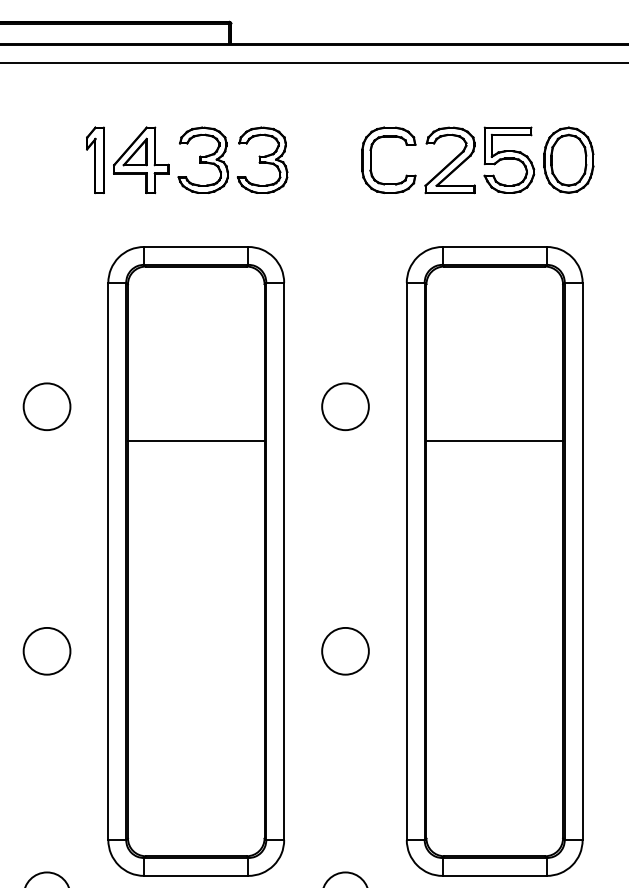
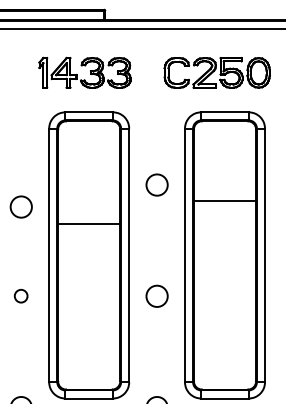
circle: (45, 405) -> (20, 206), moved
line: (196, 440) -> (89, 223), moved
circle: (45, 649) -> (20, 295), size x0.6

